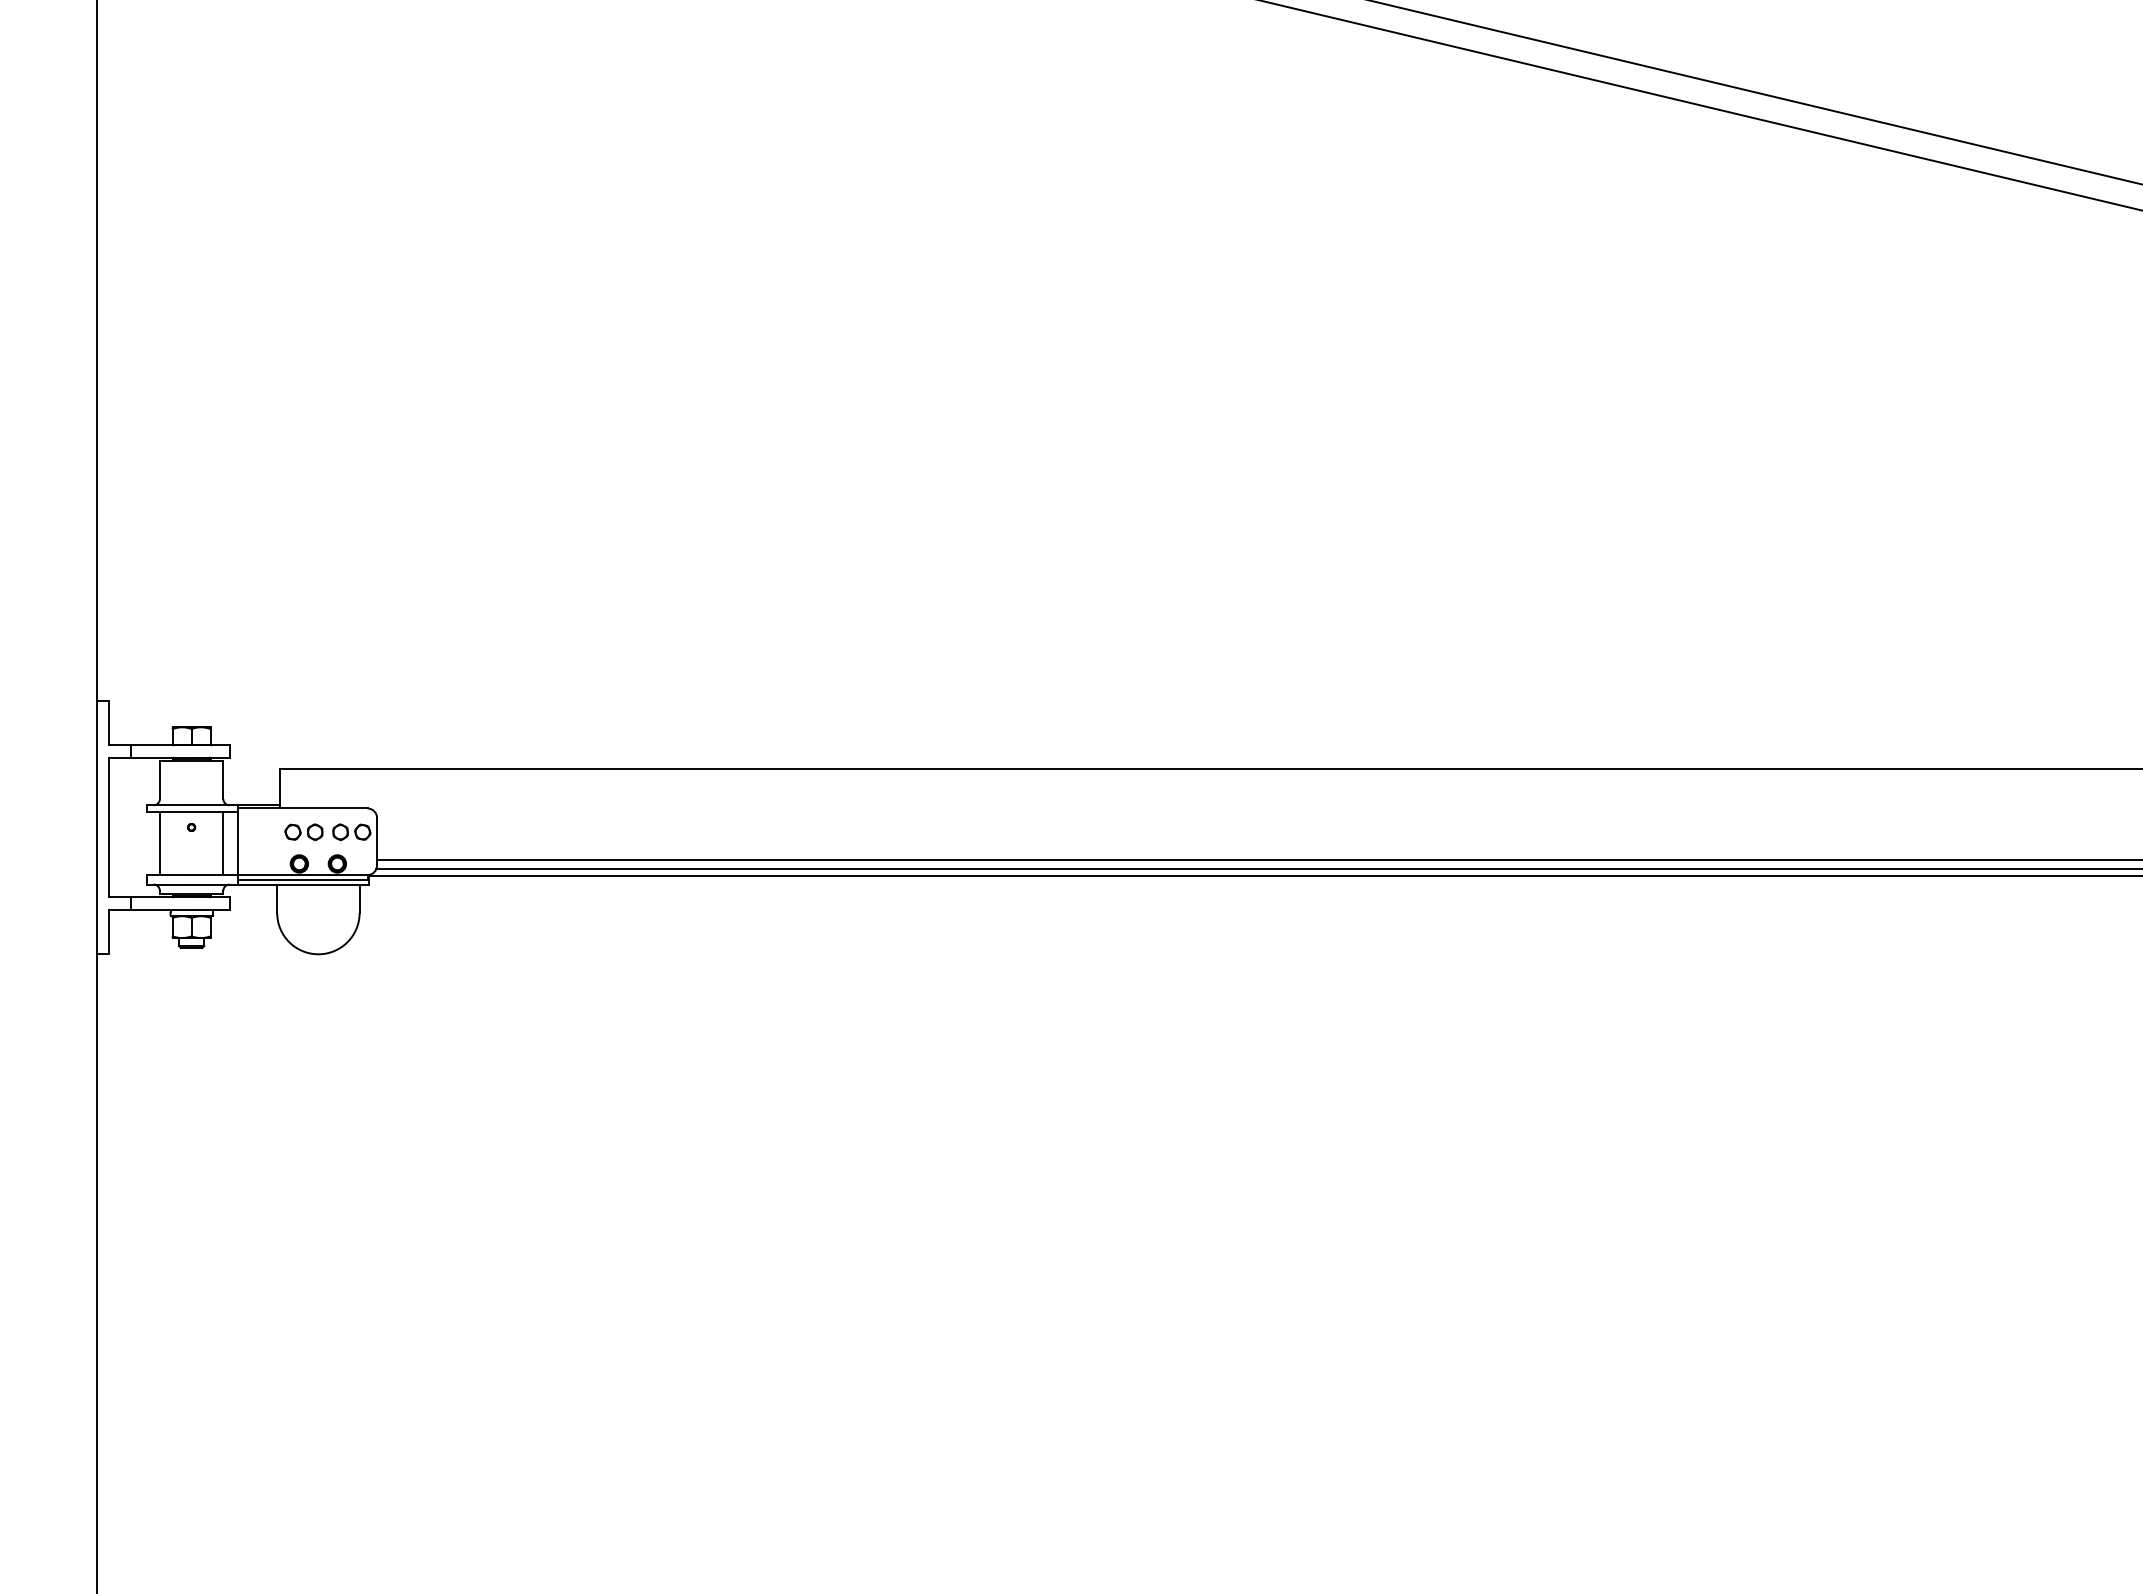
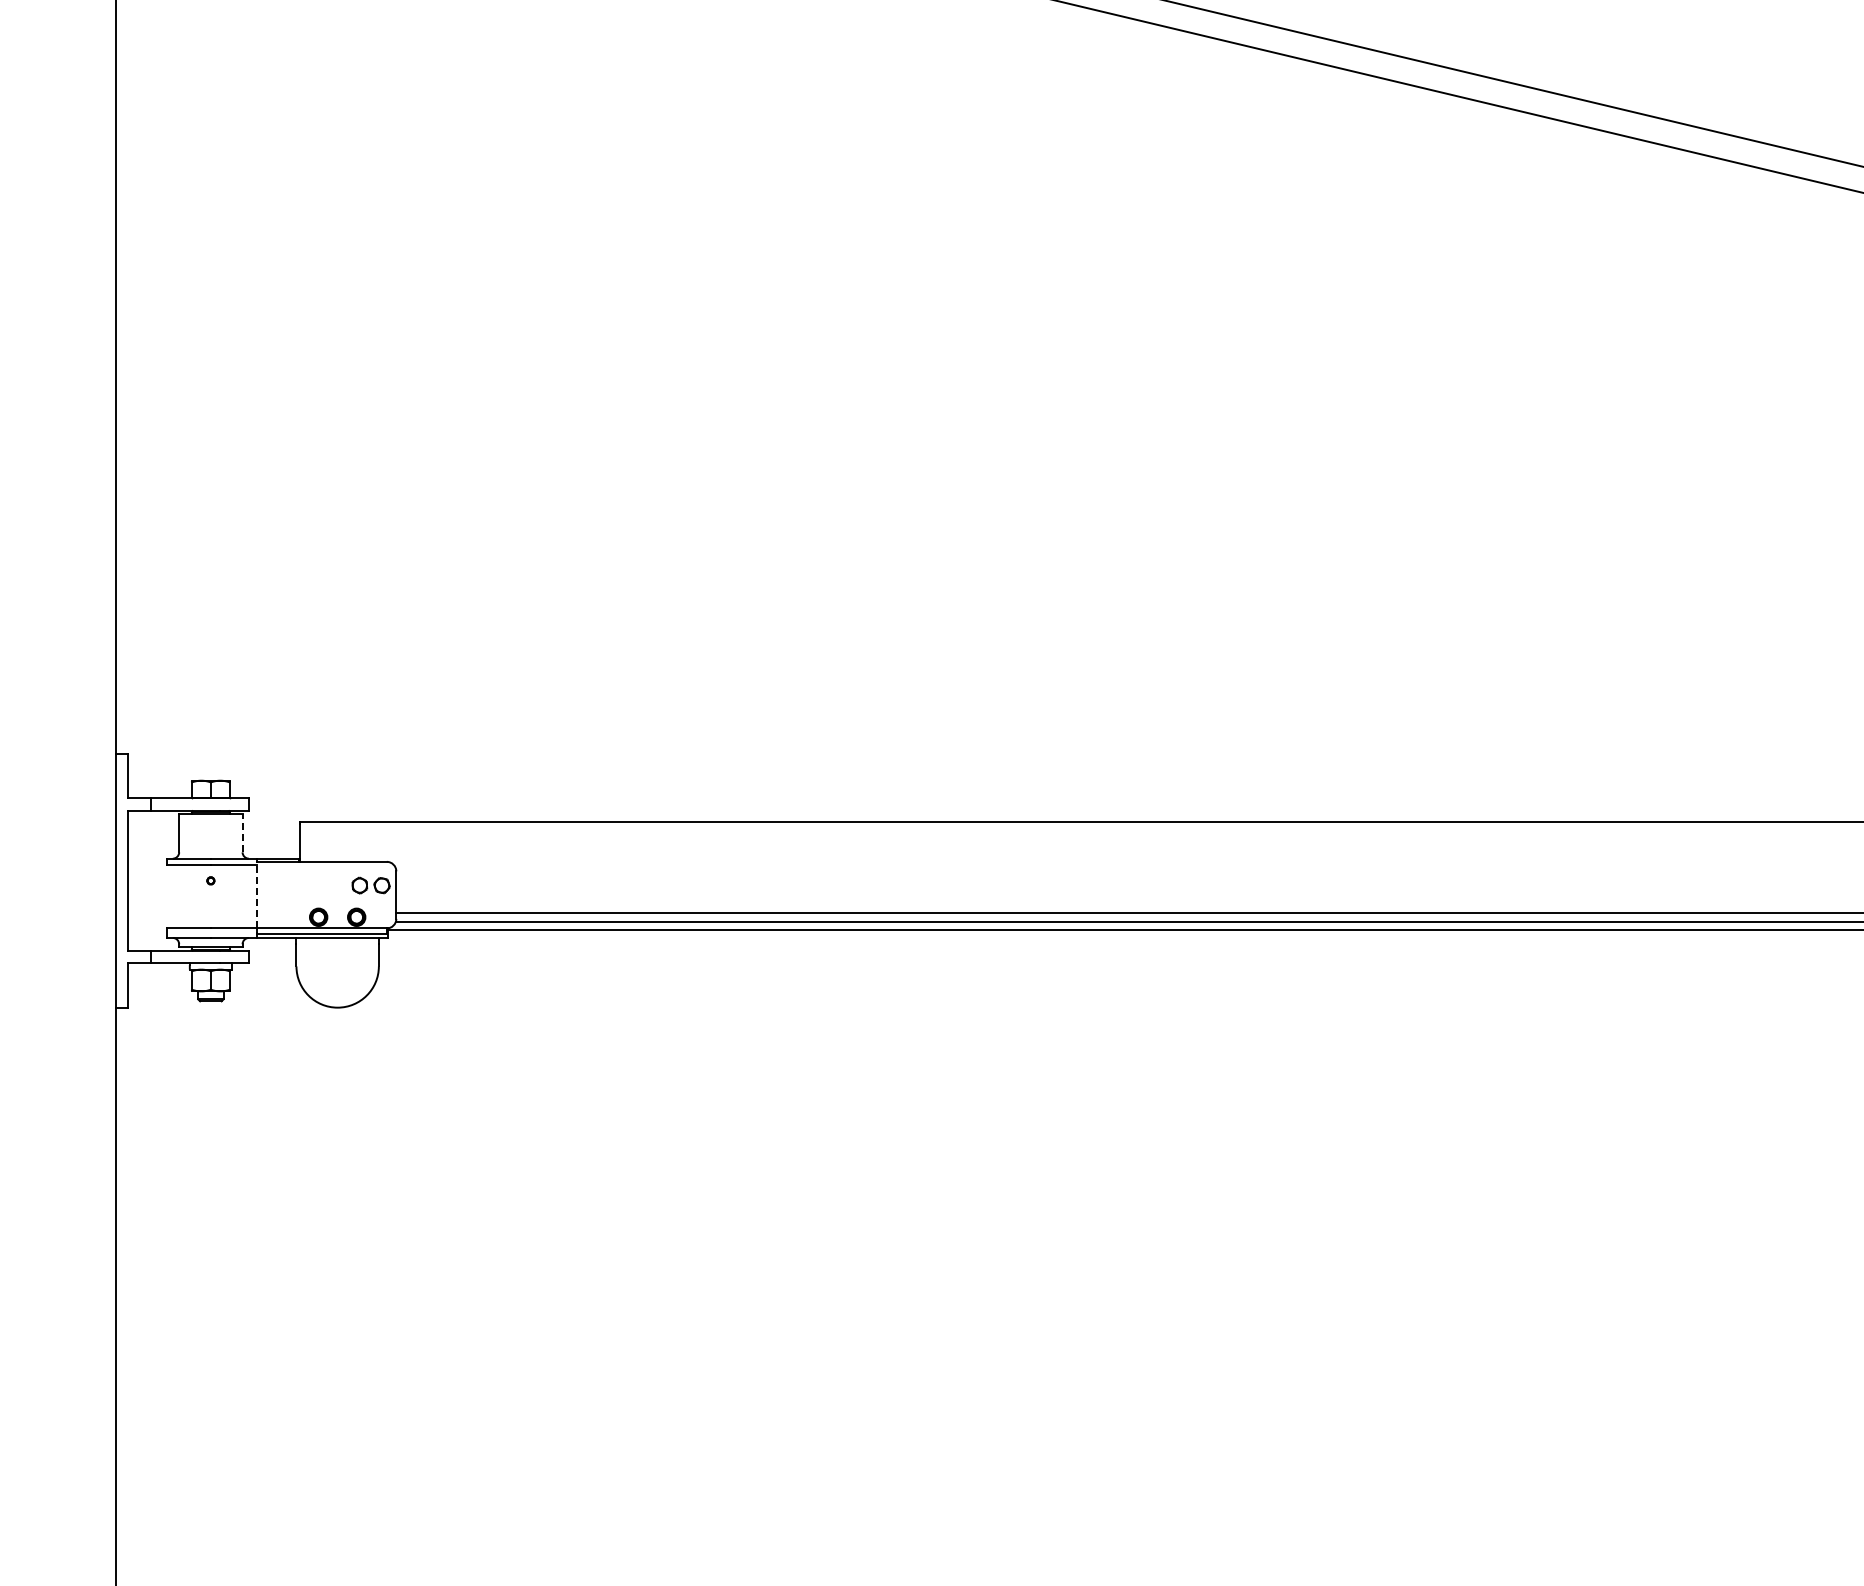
line: (223, 779) -> (242, 832), solid -> dashed
part: (303, 831) -> (322, 884), removed
line: (237, 841) -> (256, 894), solid -> dashed
line: (159, 843) -> (178, 896), removed
line: (223, 843) -> (242, 896), removed

